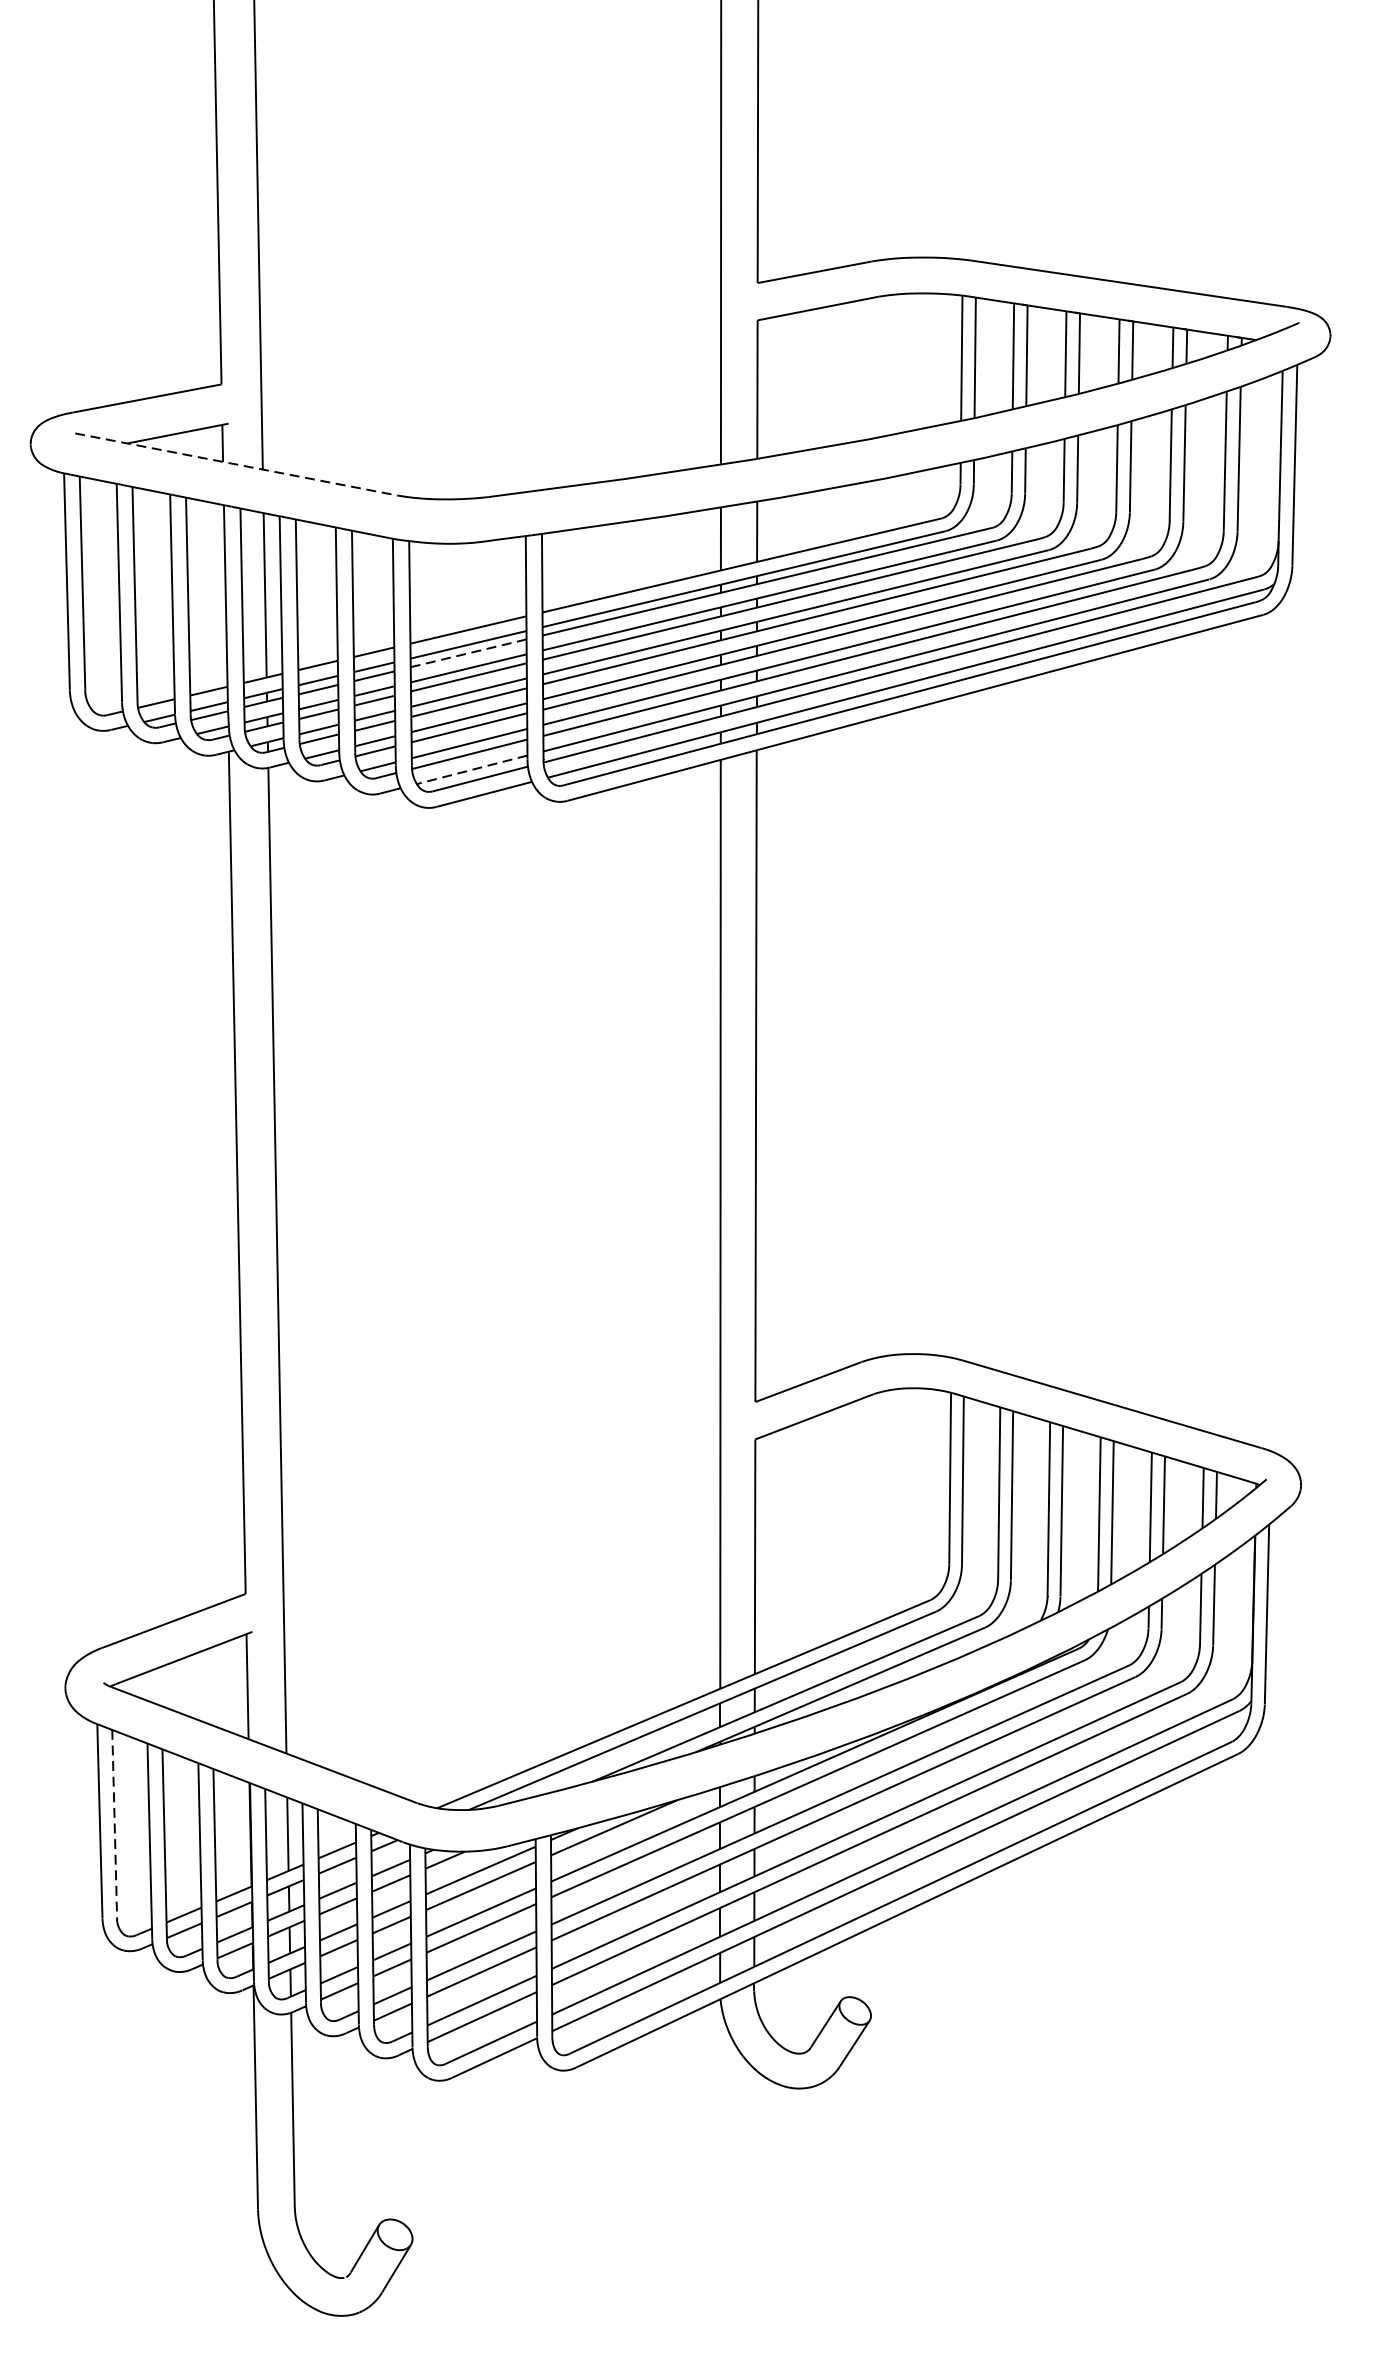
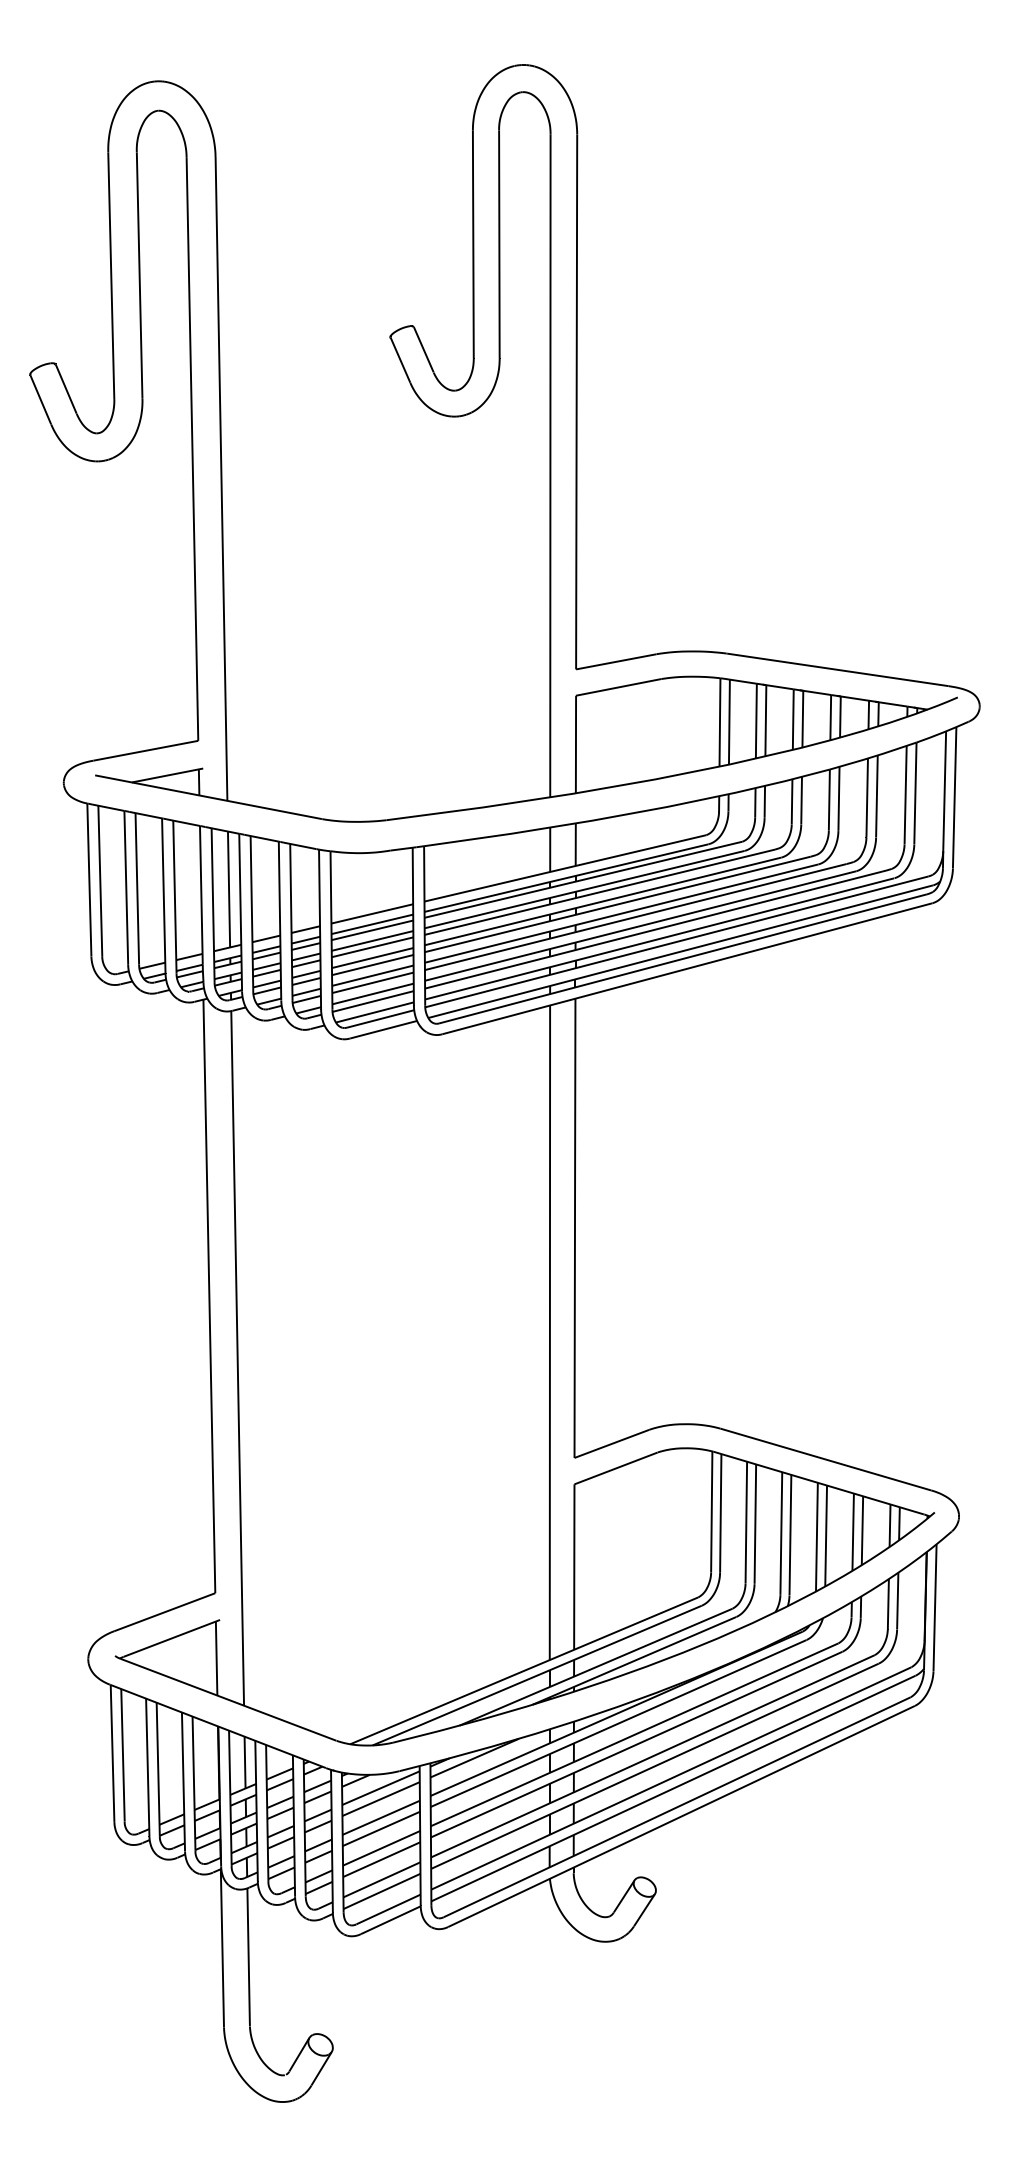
line: (237, 464) -> (209, 797), dashed -> solid
line: (468, 653) -> (372, 930), dashed -> solid
line: (471, 769) -> (374, 1012), dashed -> solid
line: (115, 1824) -> (123, 1755), dashed -> solid

